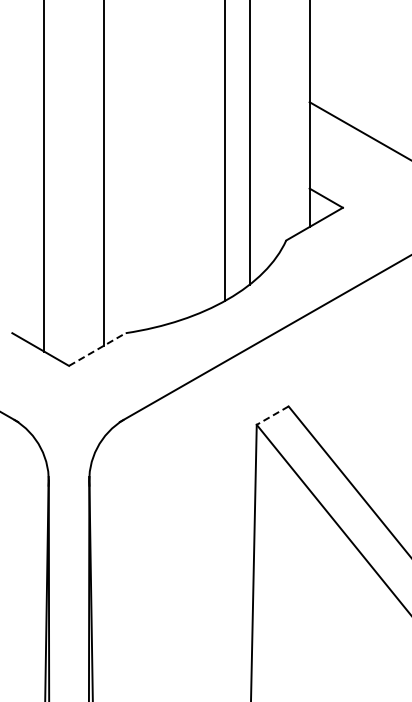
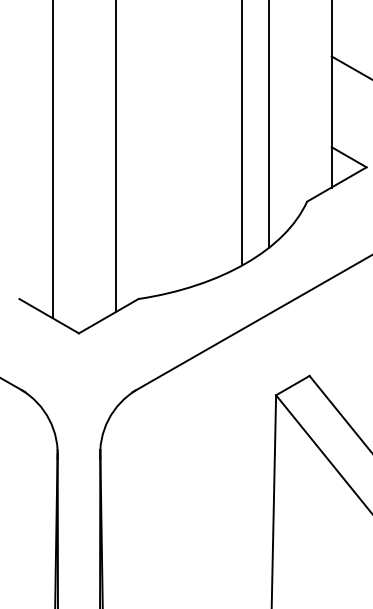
line: (97, 349) -> (108, 316), dashed -> solid
line: (272, 415) -> (292, 385), dashed -> solid

